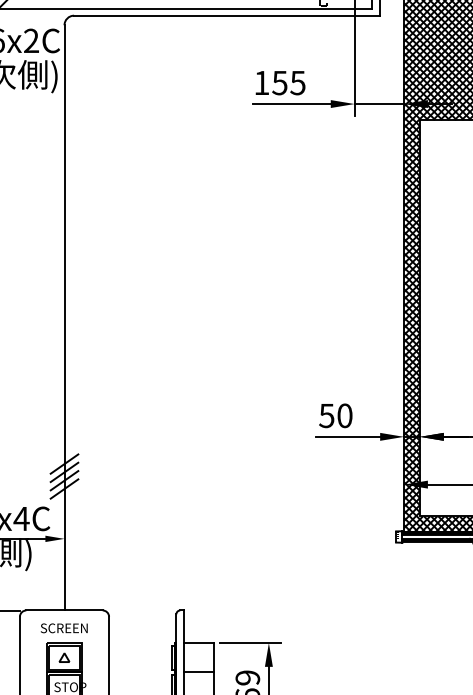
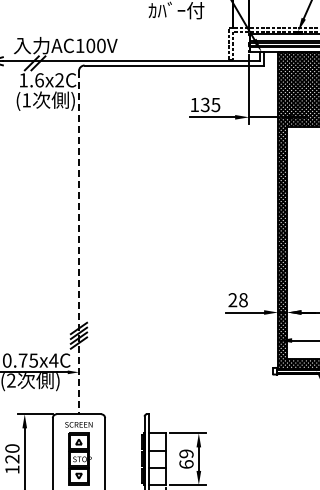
text: (280, 82) -> (205, 104), 155 -> 135
line: (63, 317) -> (78, 242), solid -> dashed
text: (334, 416) -> (237, 300), 50 -> 28

